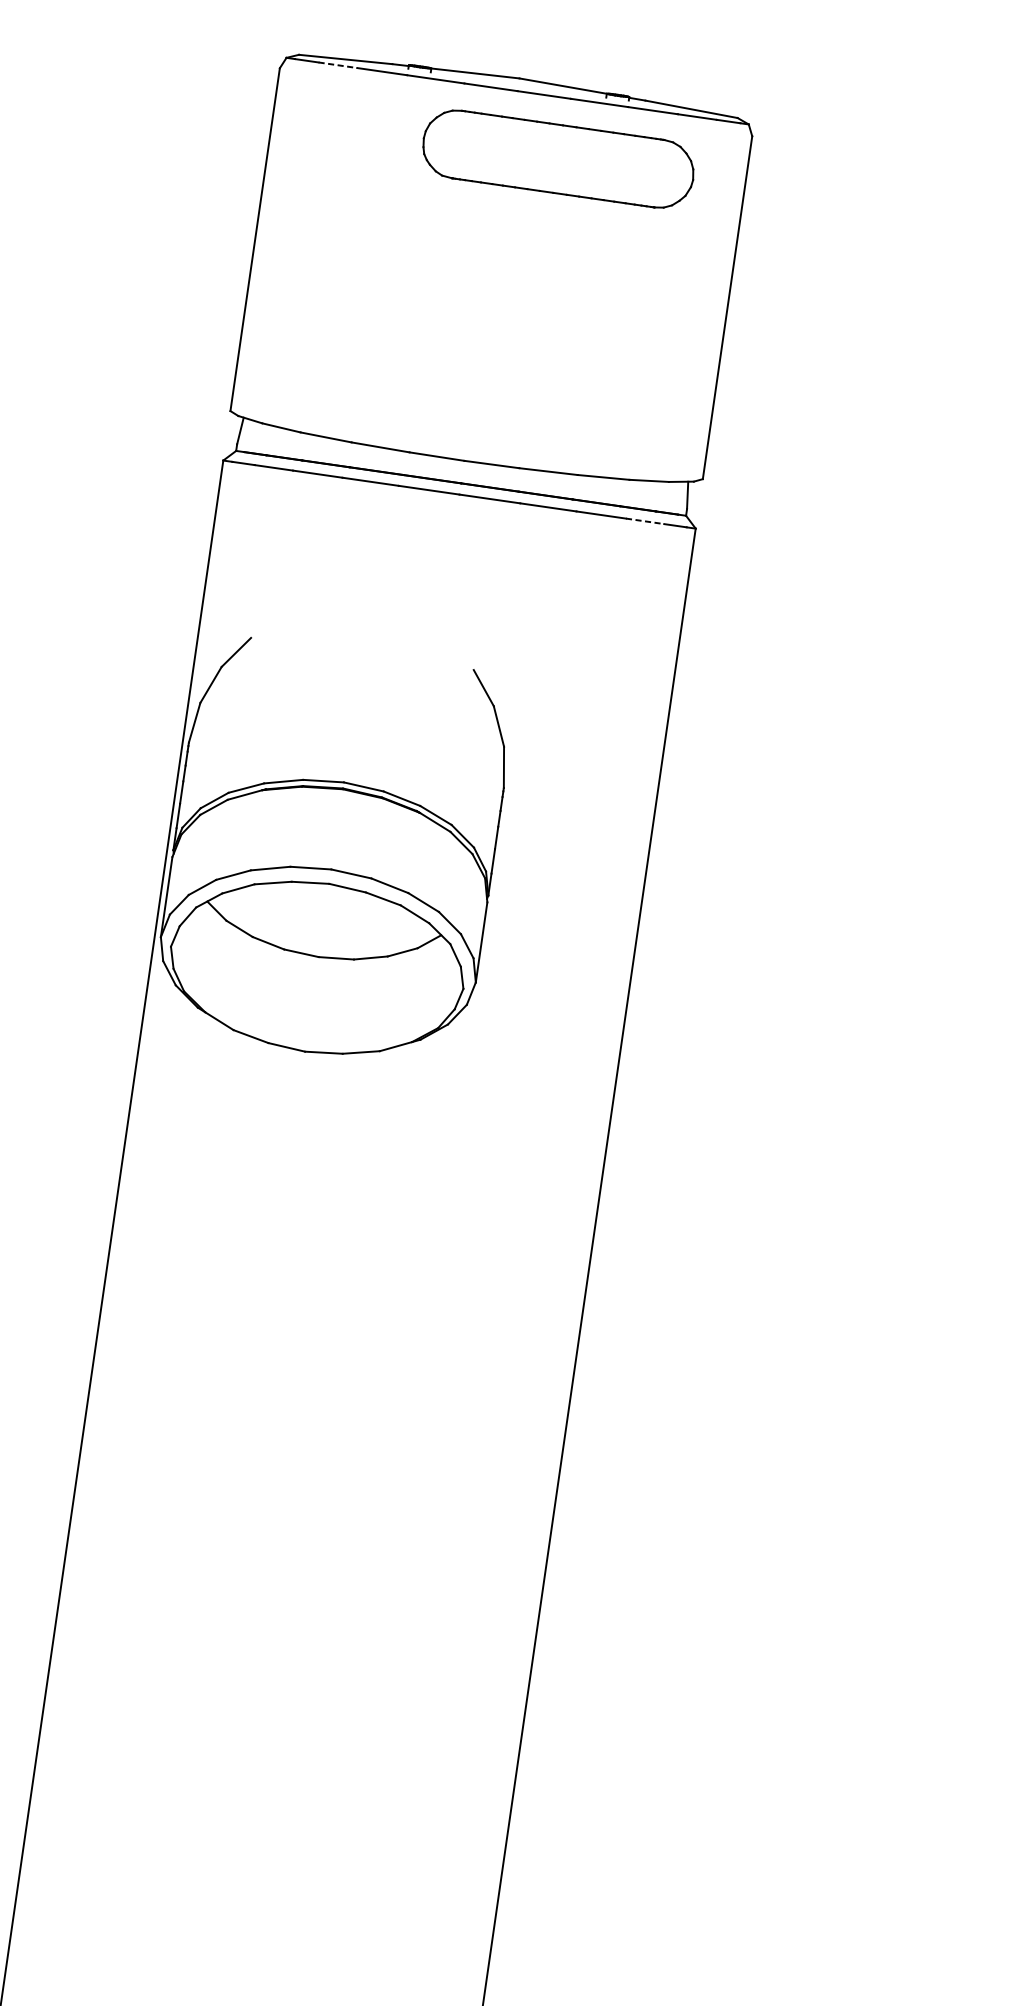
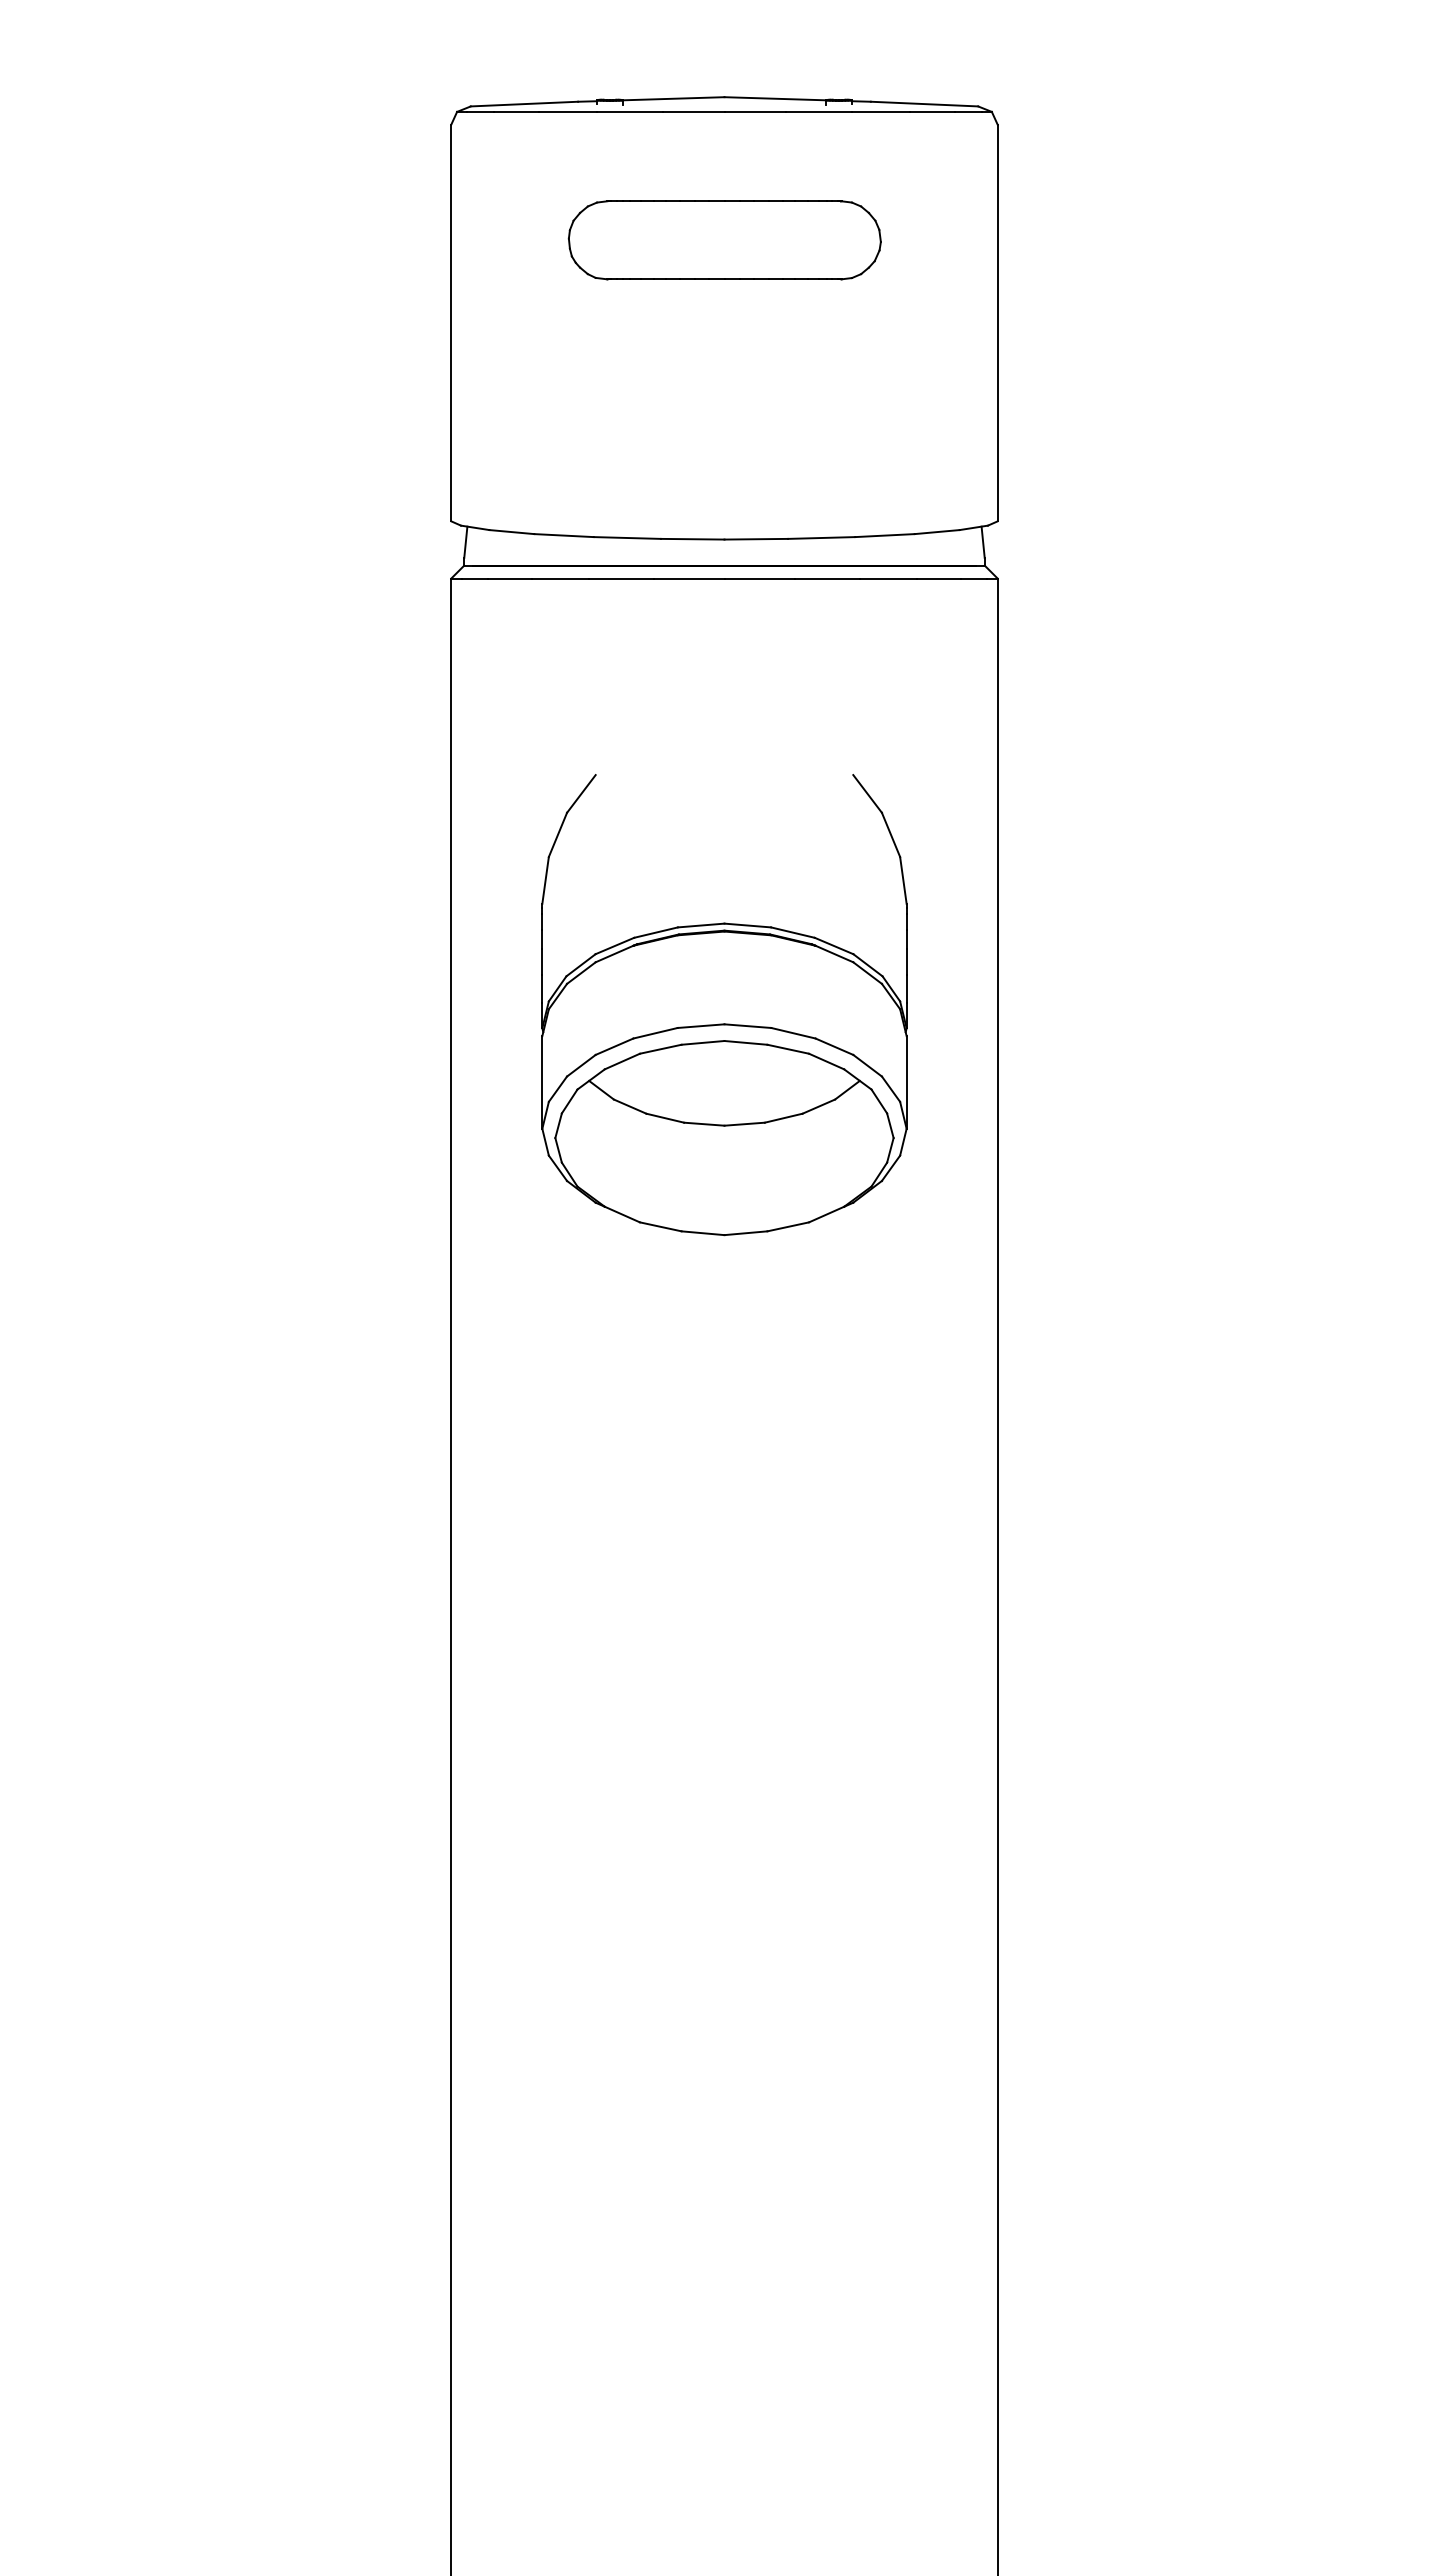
line: (338, 65) -> (517, 111), dashed -> solid
part: (558, 159) -> (724, 240), moved
line: (645, 521) -> (939, 578), dashed -> solid
part: (333, 853) -> (724, 1005), moved

